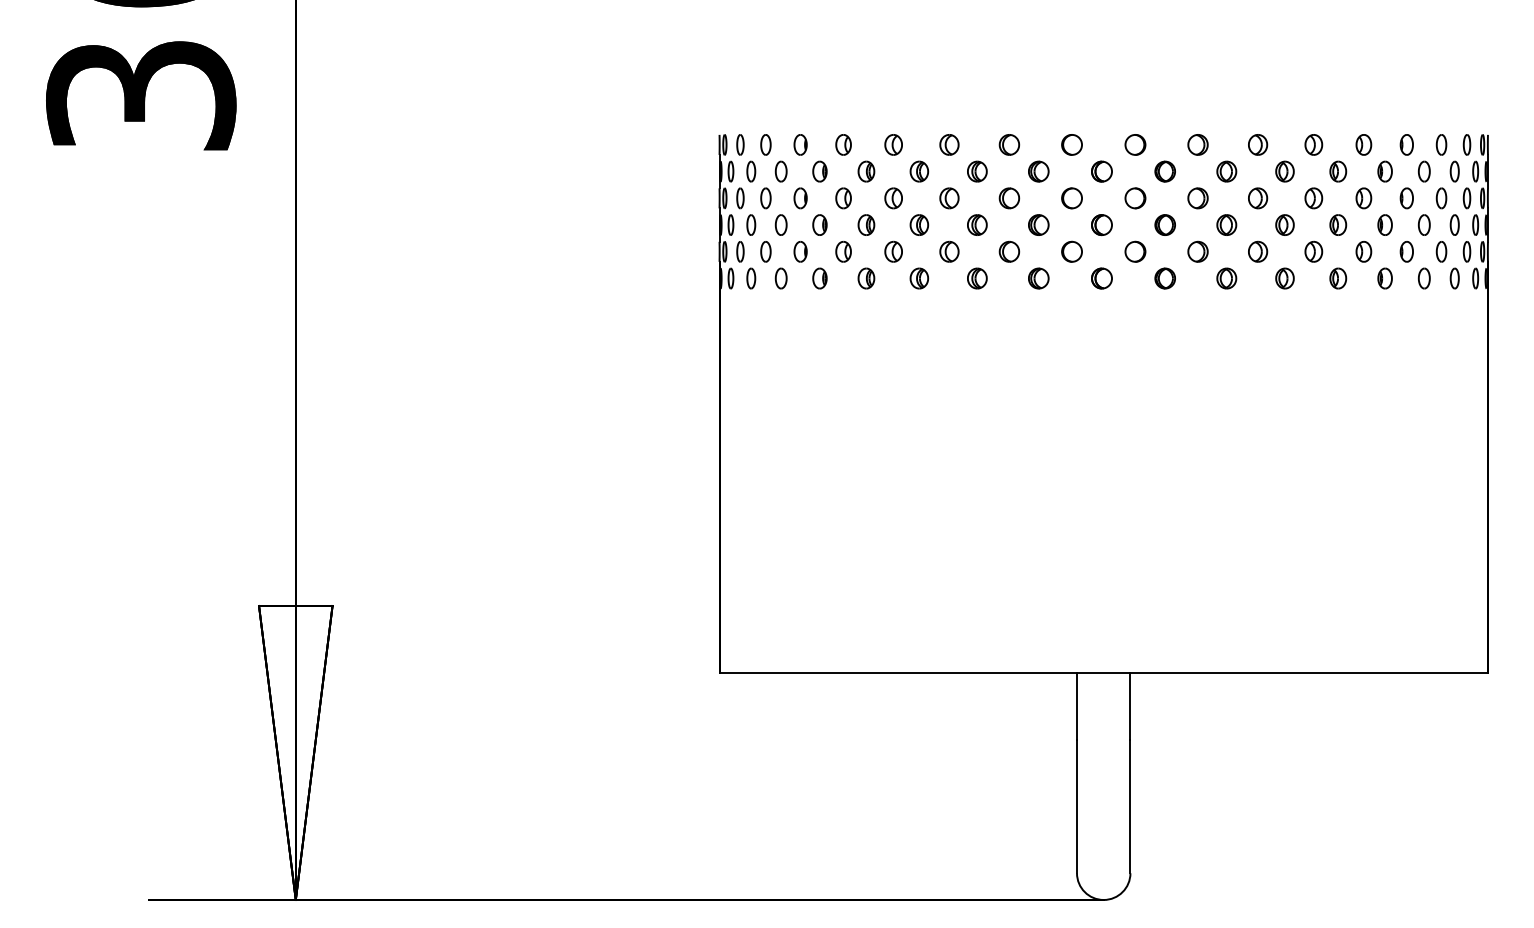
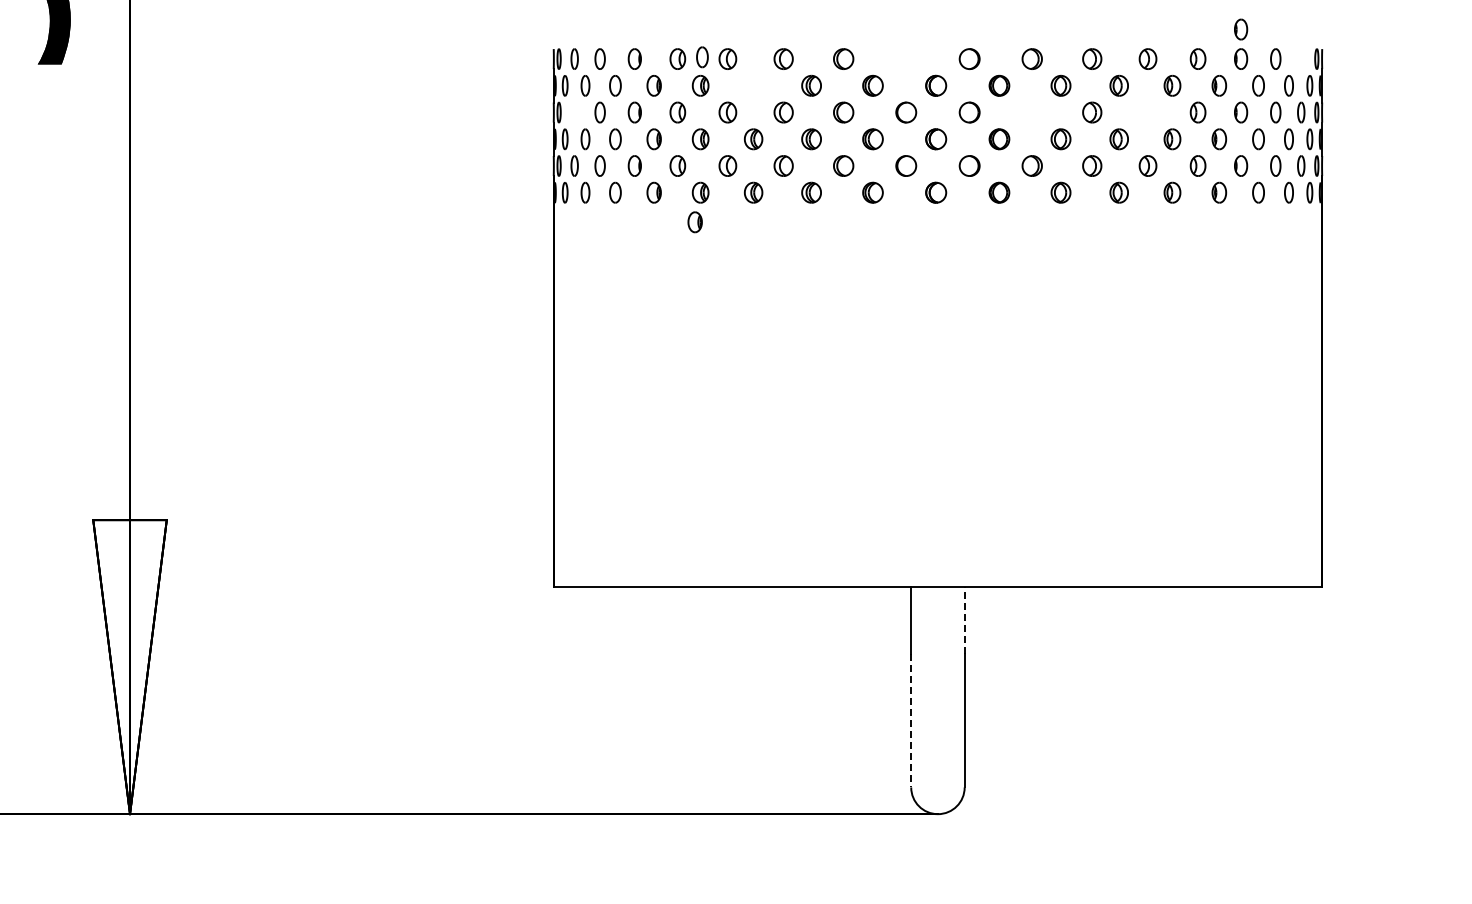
part: (1406, 115) -> (1240, 29), added
part: (867, 142) -> (701, 56), added
part: (1071, 144) -> (905, 58), removed
part: (1466, 144) -> (1300, 58), removed
part: (919, 171) -> (753, 85), removed
part: (740, 198) -> (574, 112), removed
part: (1197, 198) -> (1031, 112), removed
part: (1313, 198) -> (1147, 112), removed
part: (860, 307) -> (694, 221), added
line: (1130, 705) -> (964, 619), solid -> dashed
line: (1077, 806) -> (911, 720), solid -> dashed

